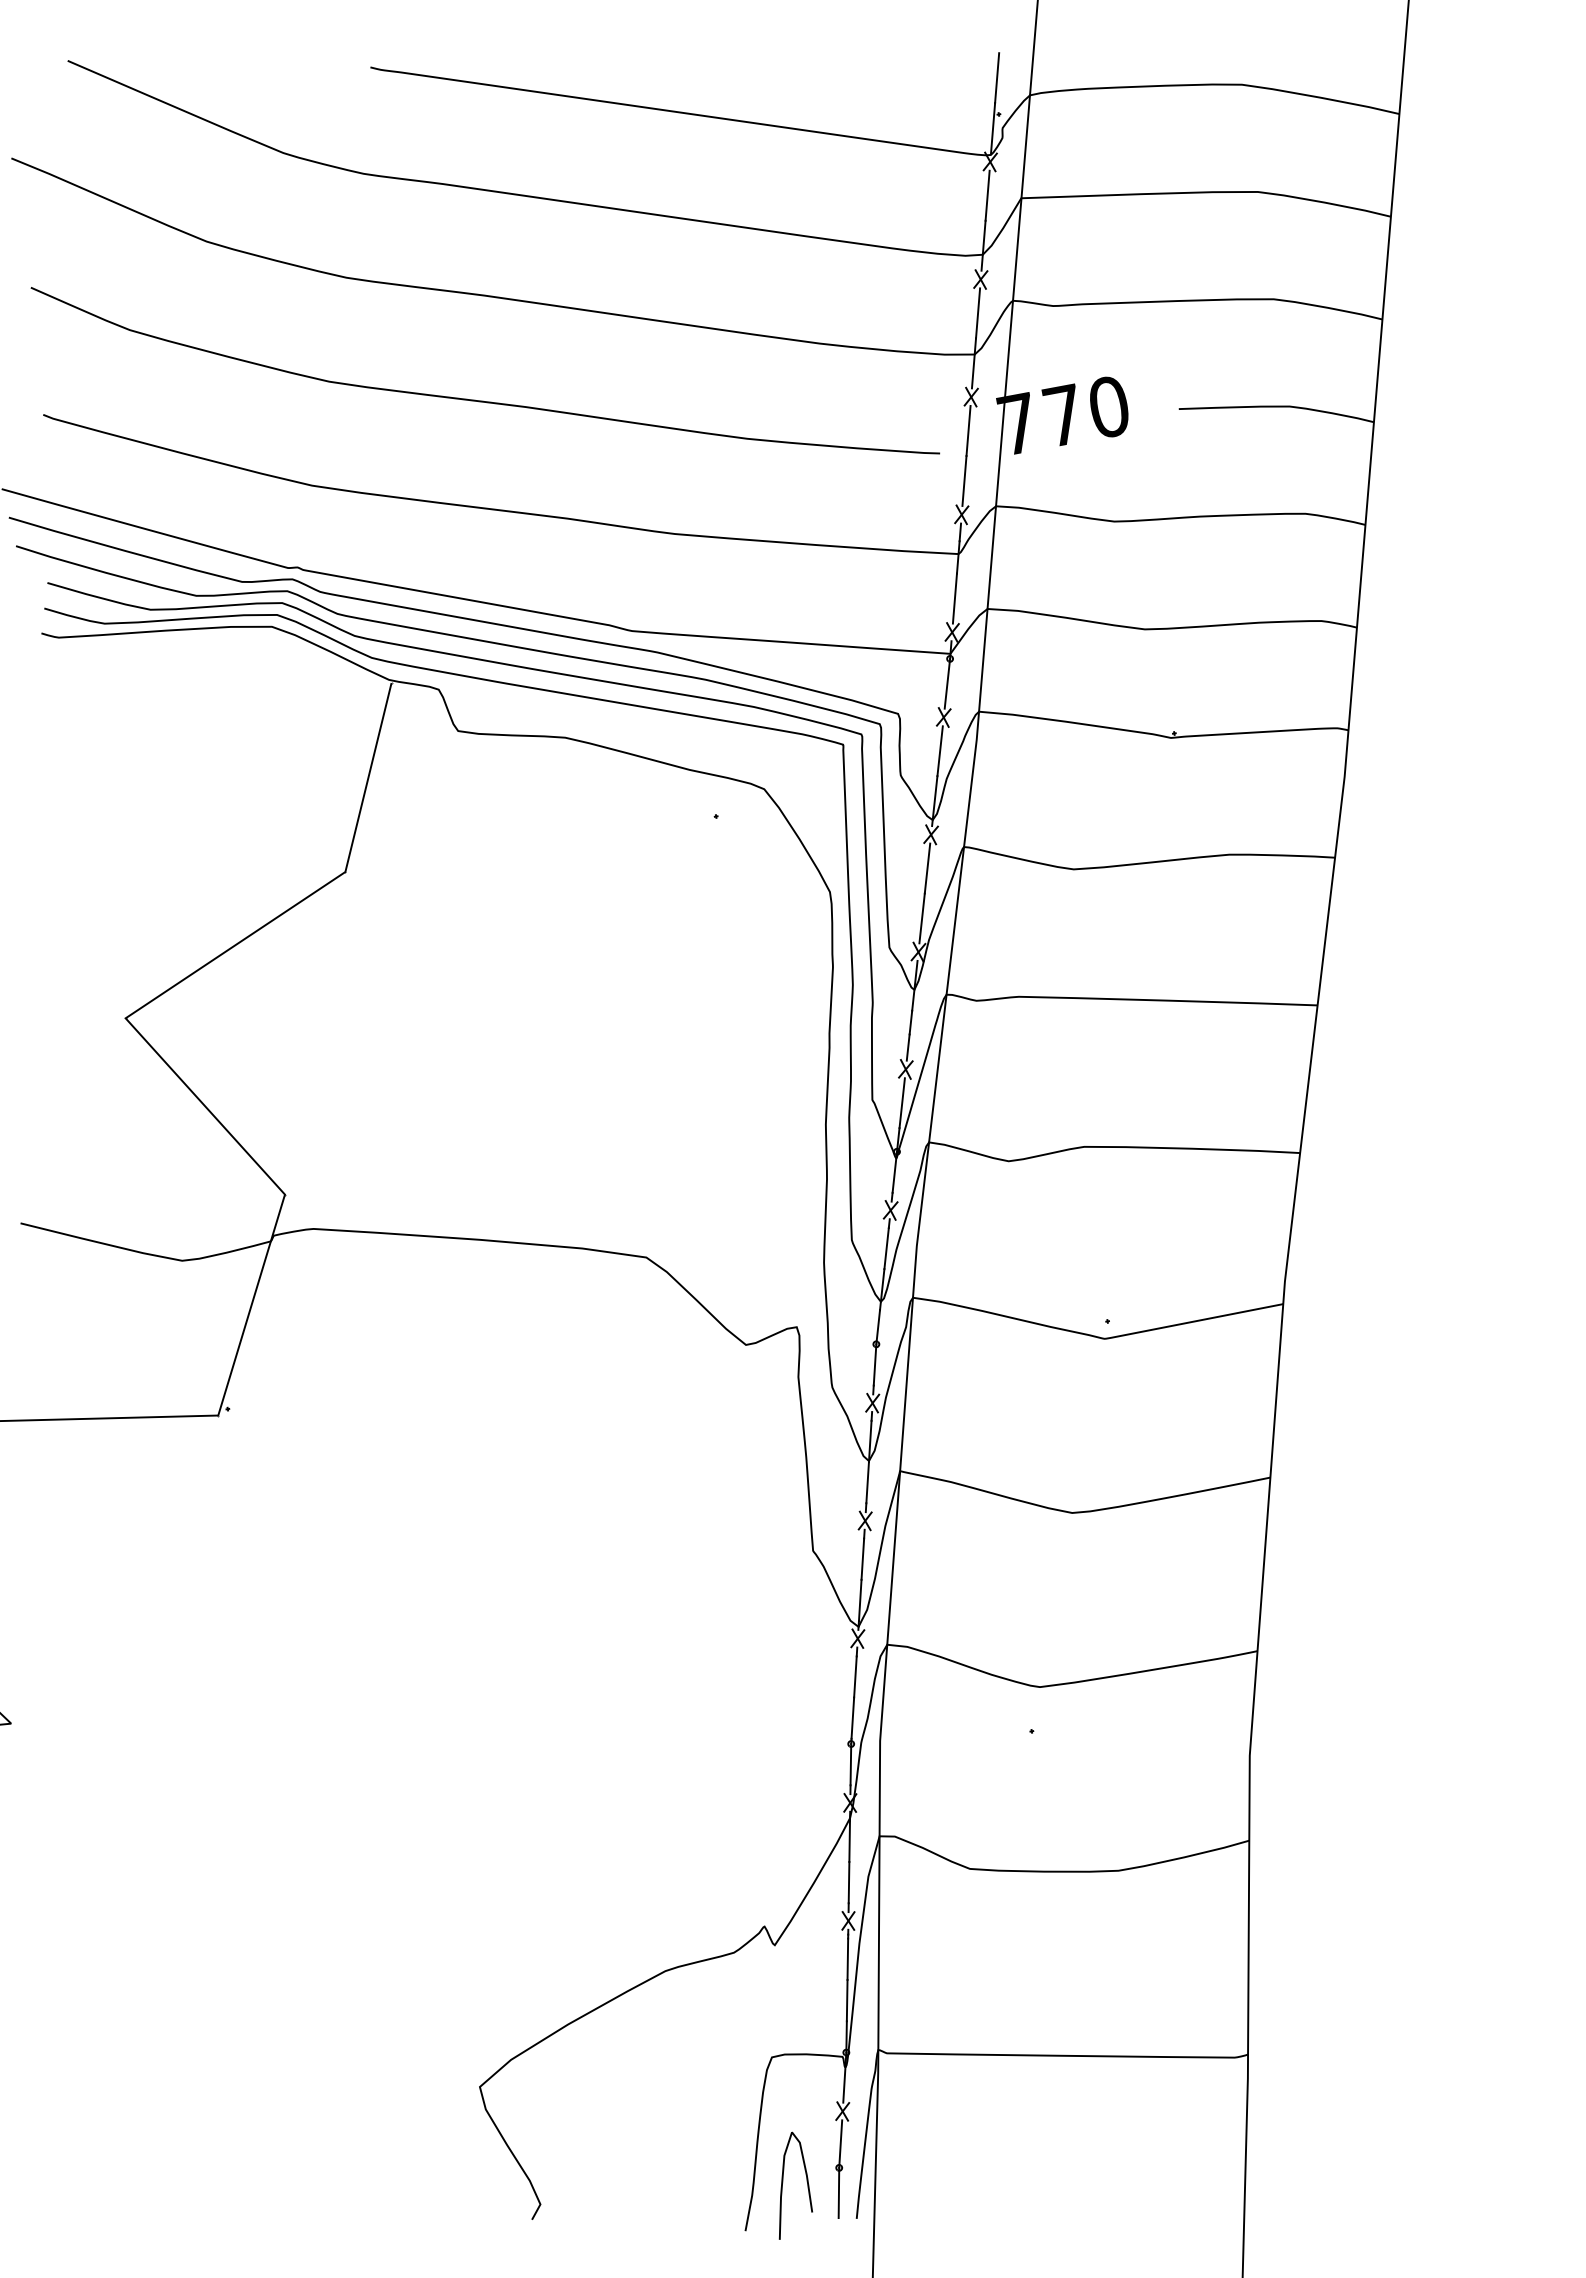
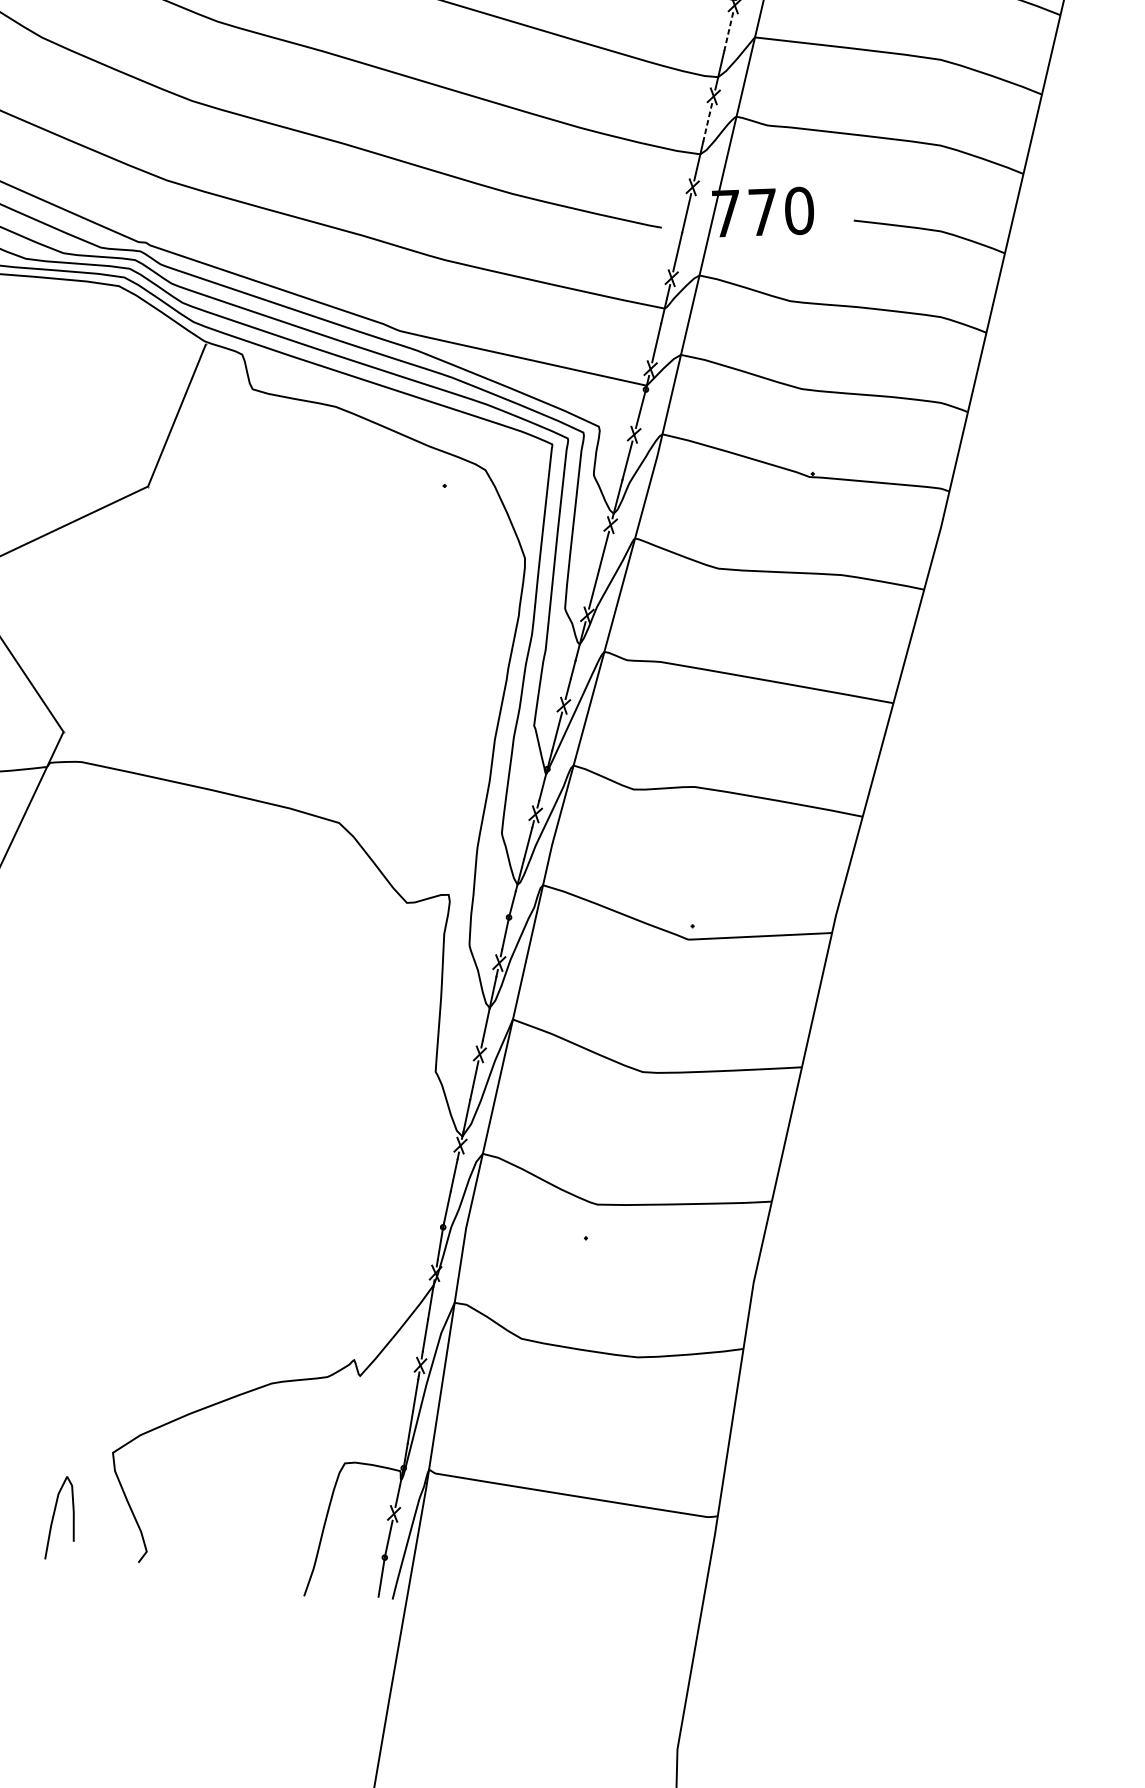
line: (987, 196) -> (728, 32), solid -> dashed
line: (978, 313) -> (708, 122), solid -> dashed
curve: (806, 2181) -> (72, 1516), moved

